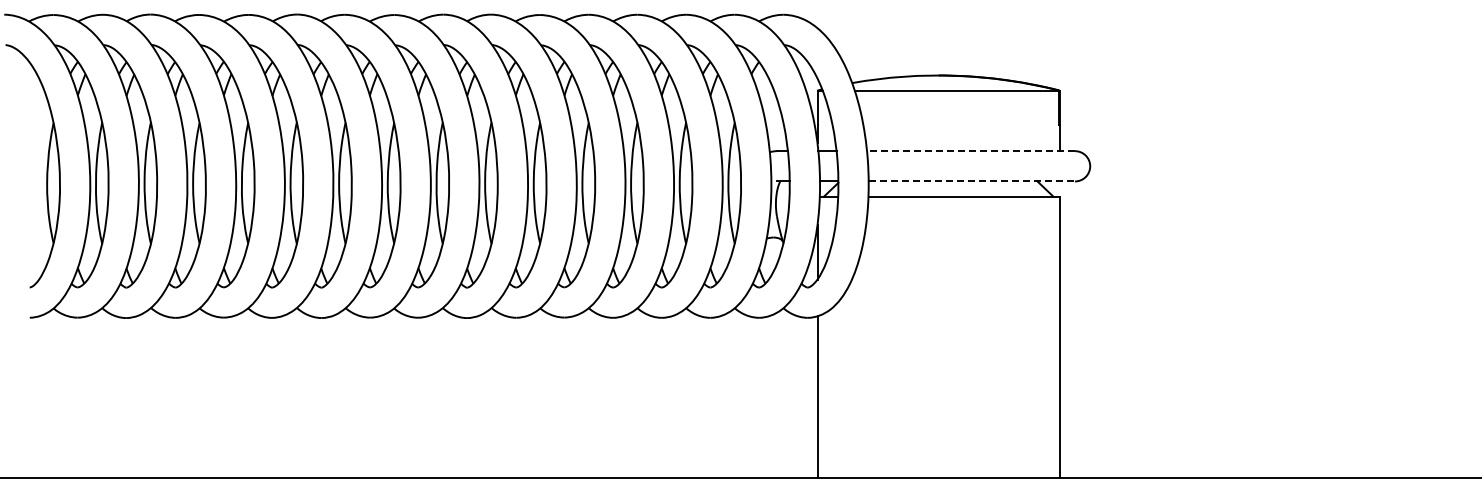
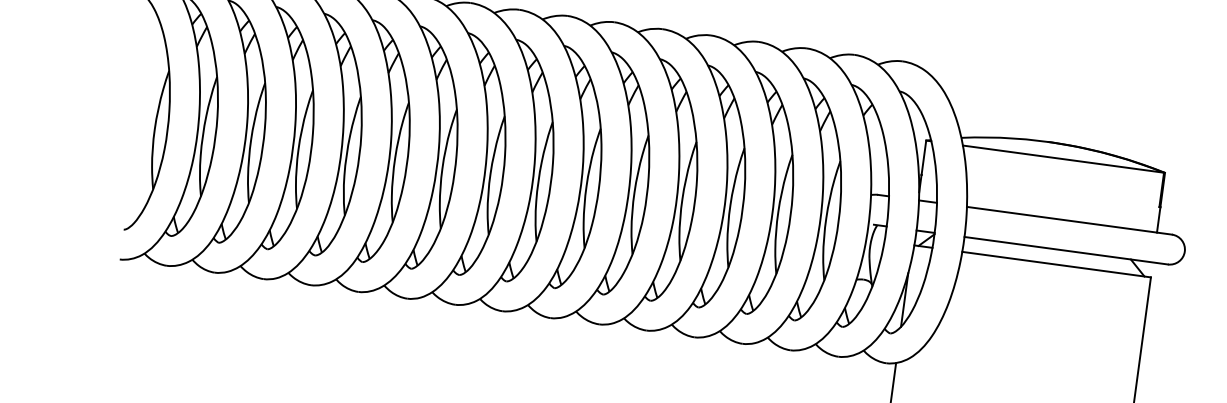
line: (971, 151) -> (1069, 221), dashed -> solid
line: (972, 181) -> (1066, 250), dashed -> solid

